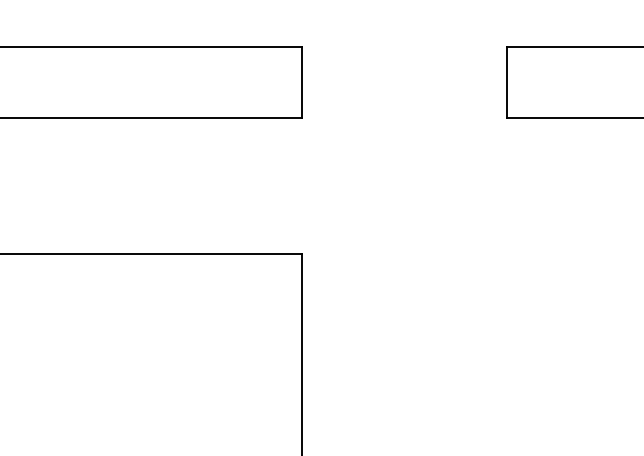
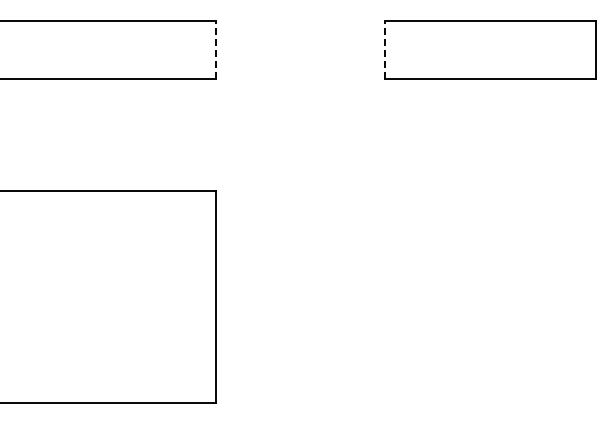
line: (302, 83) -> (216, 50), solid -> dashed
line: (506, 83) -> (384, 50), solid -> dashed

